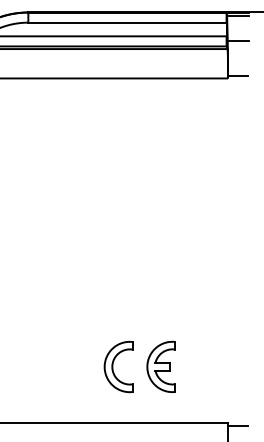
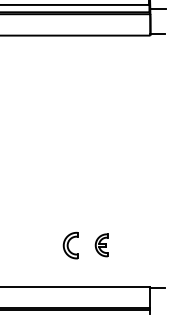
part: (160, 366) -> (101, 245), size x0.6
part: (118, 367) -> (70, 245), size x0.7

